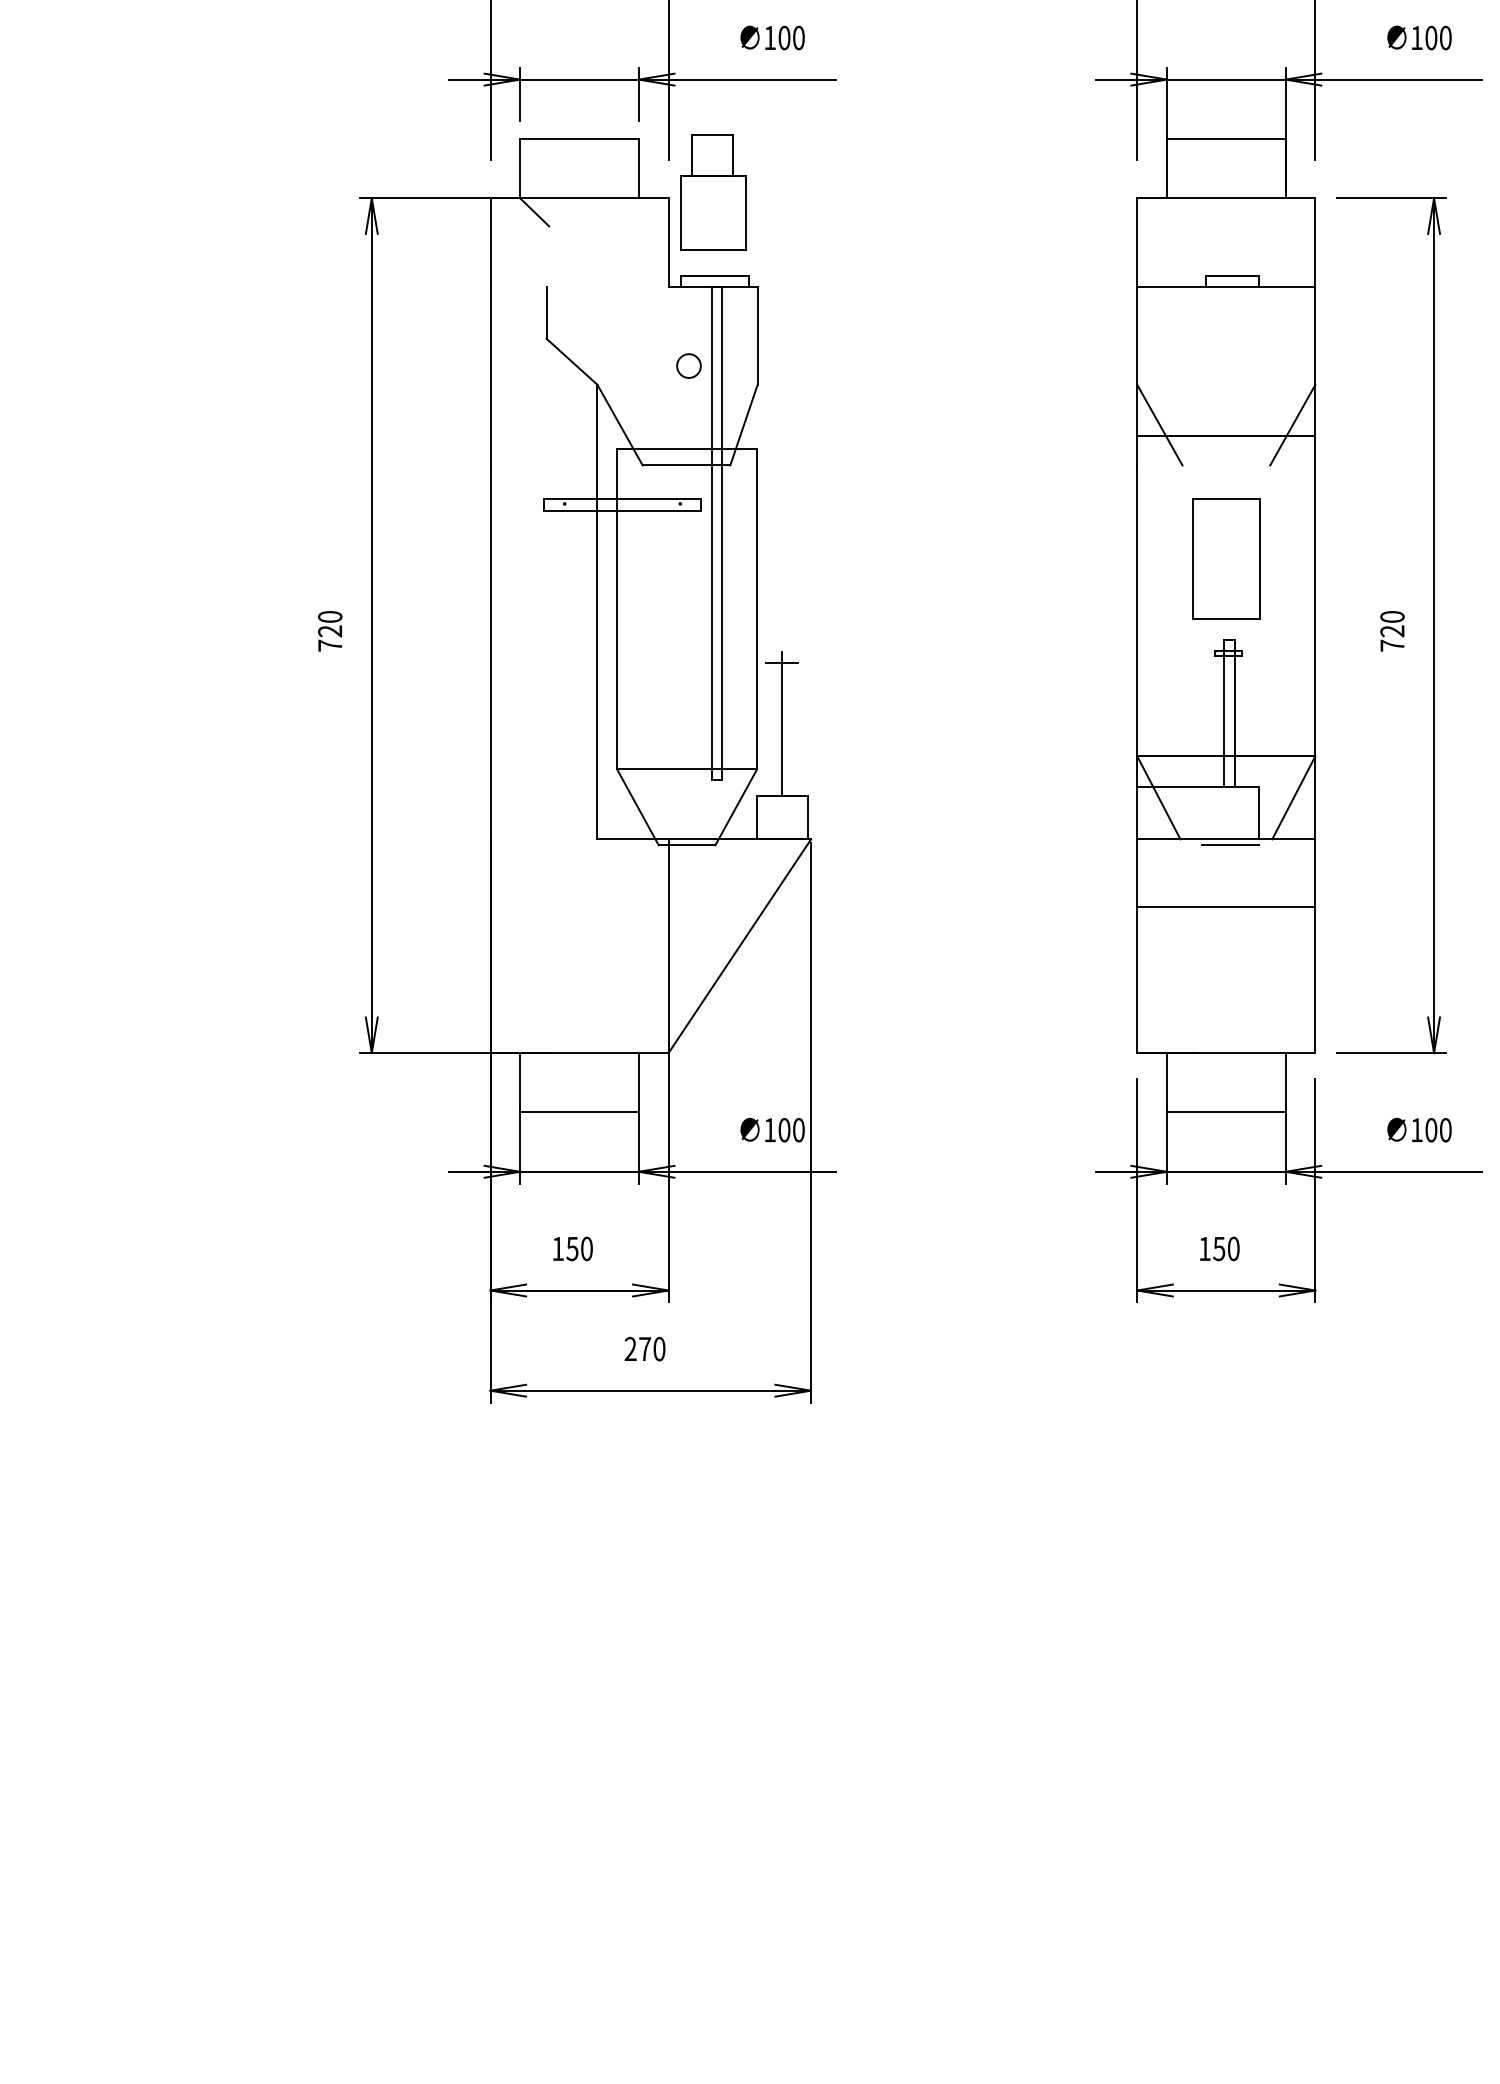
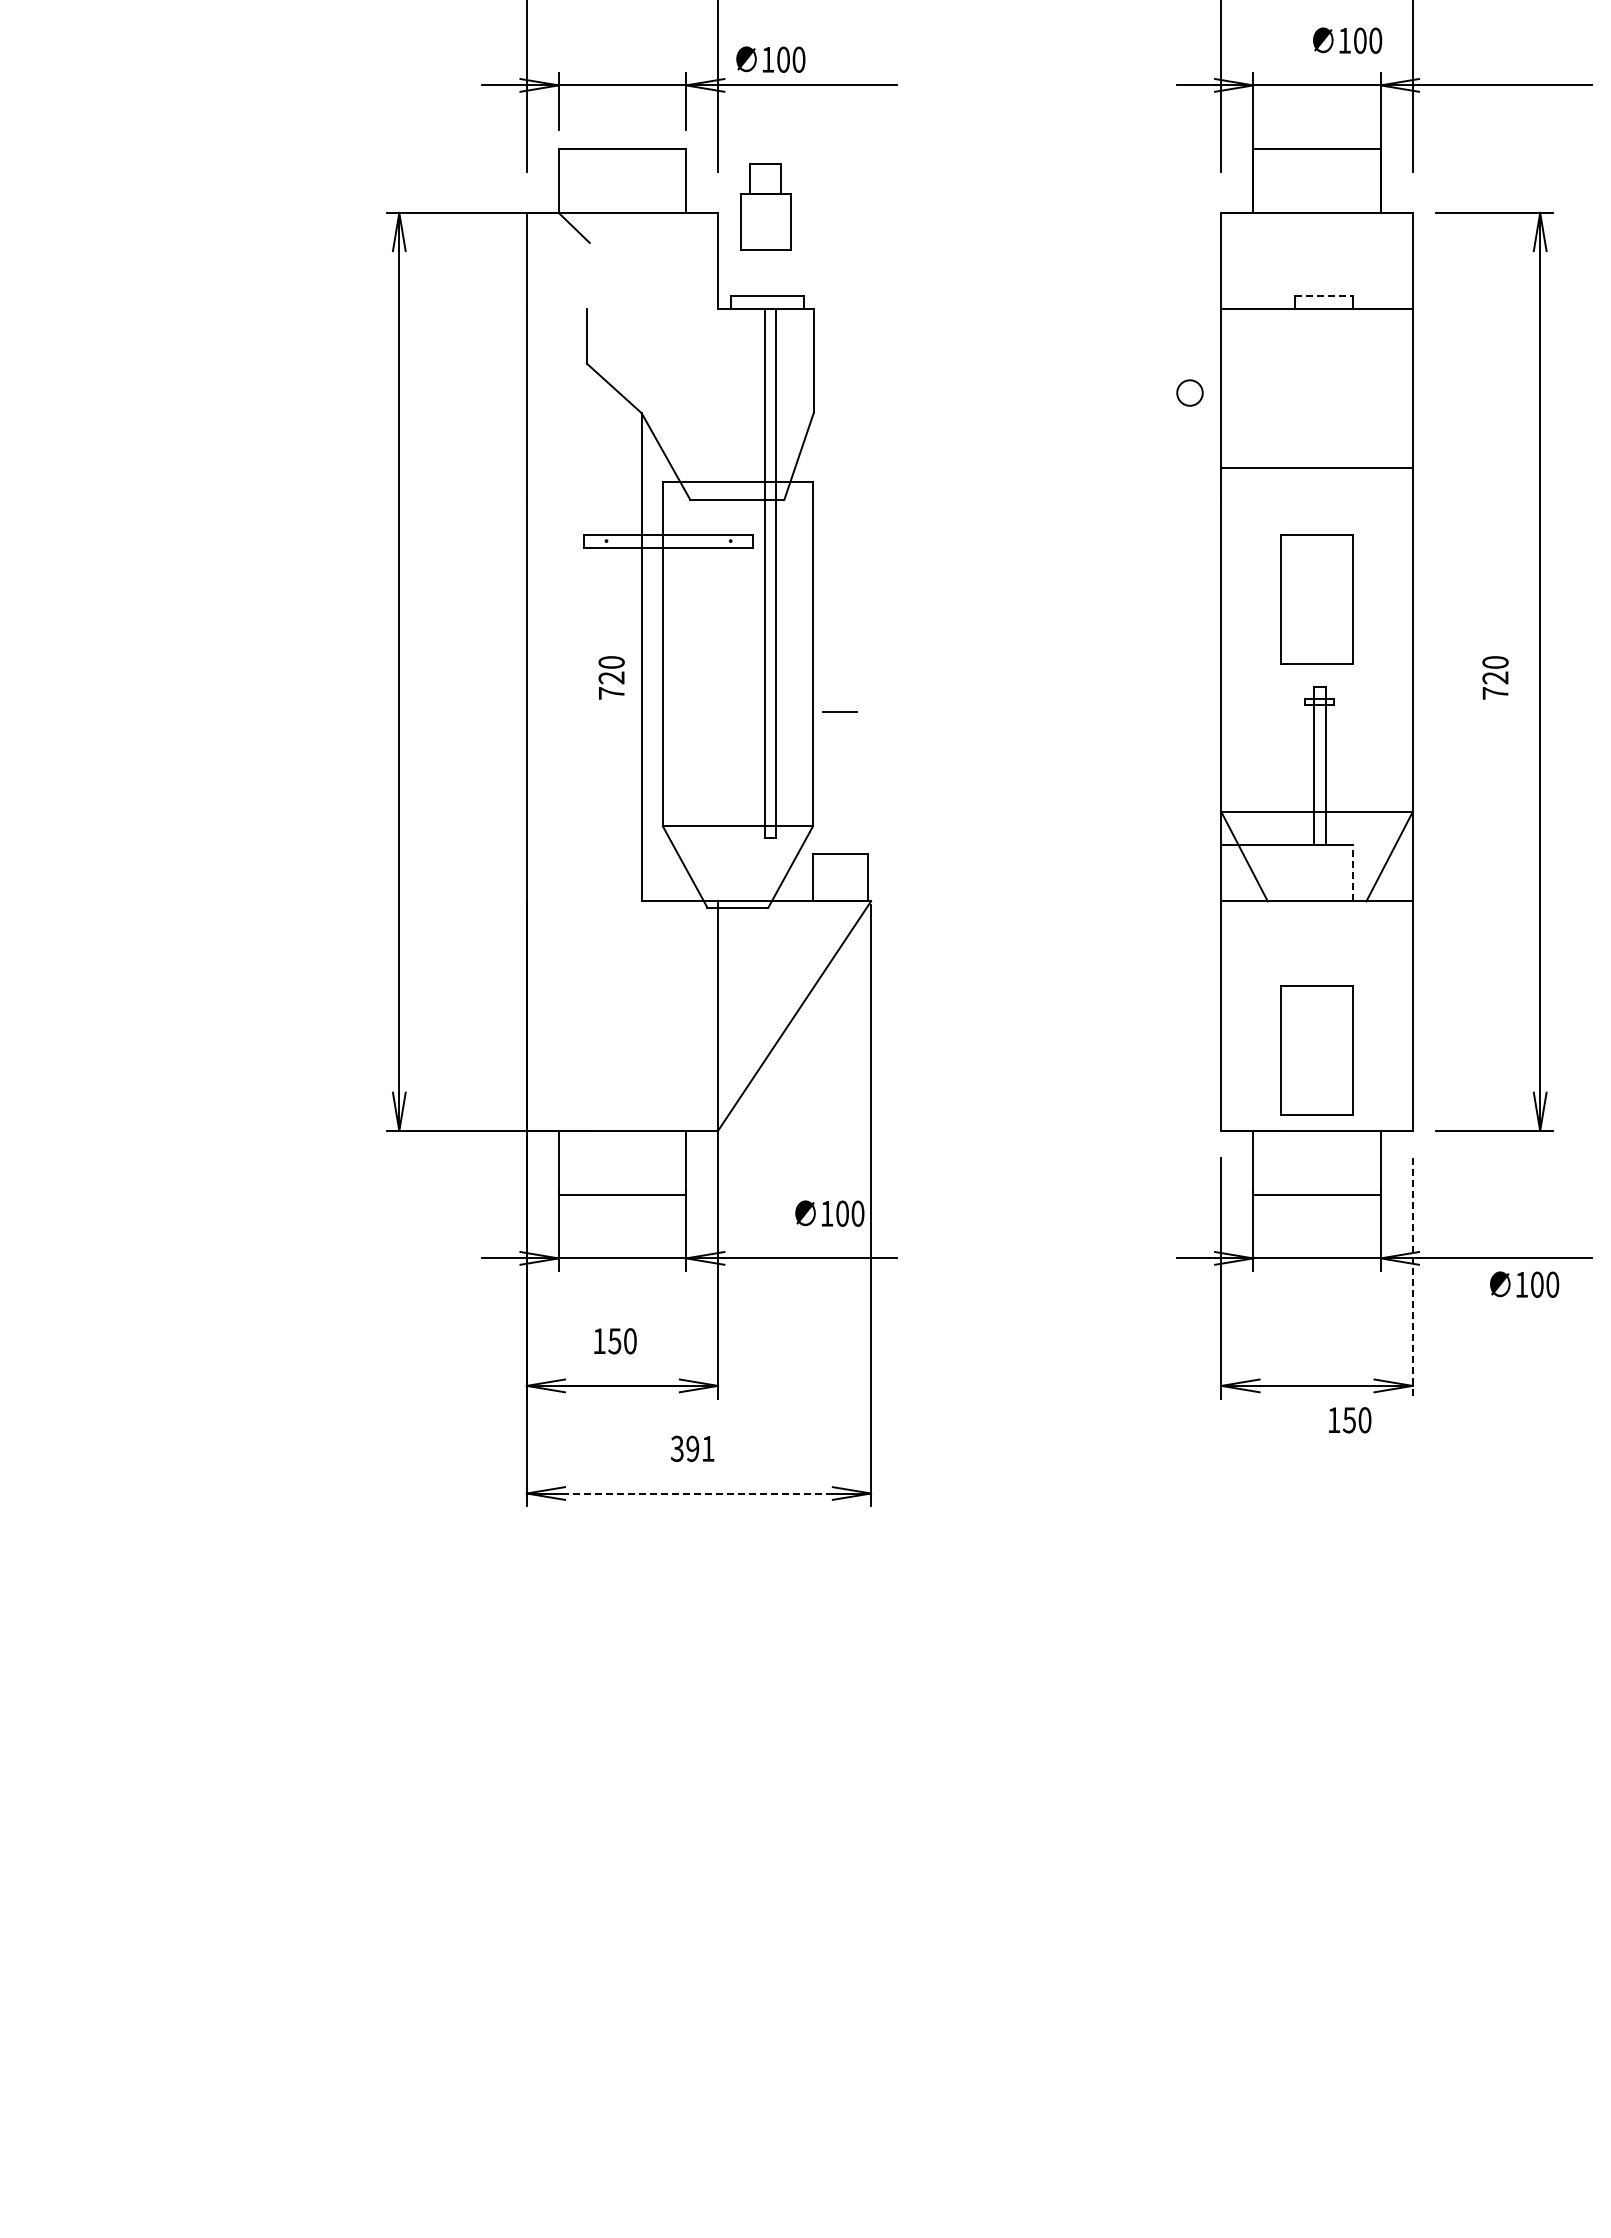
text: (772, 37) -> (770, 59), moved
text: (1419, 37) -> (1347, 40), moved
part: (712, 192) -> (765, 206), size x0.7
line: (1232, 275) -> (1323, 295), solid -> dashed
circle: (688, 365) -> (1189, 392), moved
line: (1159, 425) -> (1245, 456), removed
line: (1292, 425) -> (1388, 456), removed
text: (330, 630) -> (611, 677), moved
line: (782, 724) -> (840, 777), removed
line: (1259, 812) -> (1352, 872), solid -> dashed
line: (1230, 845) -> (1321, 907), removed
line: (1225, 906) -> (1316, 973), removed
part: (1225, 978) -> (1316, 1050), added
text: (1419, 1129) -> (1524, 1284), moved
line: (1315, 1191) -> (1412, 1279), solid -> dashed
text: (1220, 1249) -> (1350, 1420), moved
text: (644, 1348) -> (692, 1448), 270 -> 391
line: (650, 1390) -> (698, 1493), solid -> dashed

